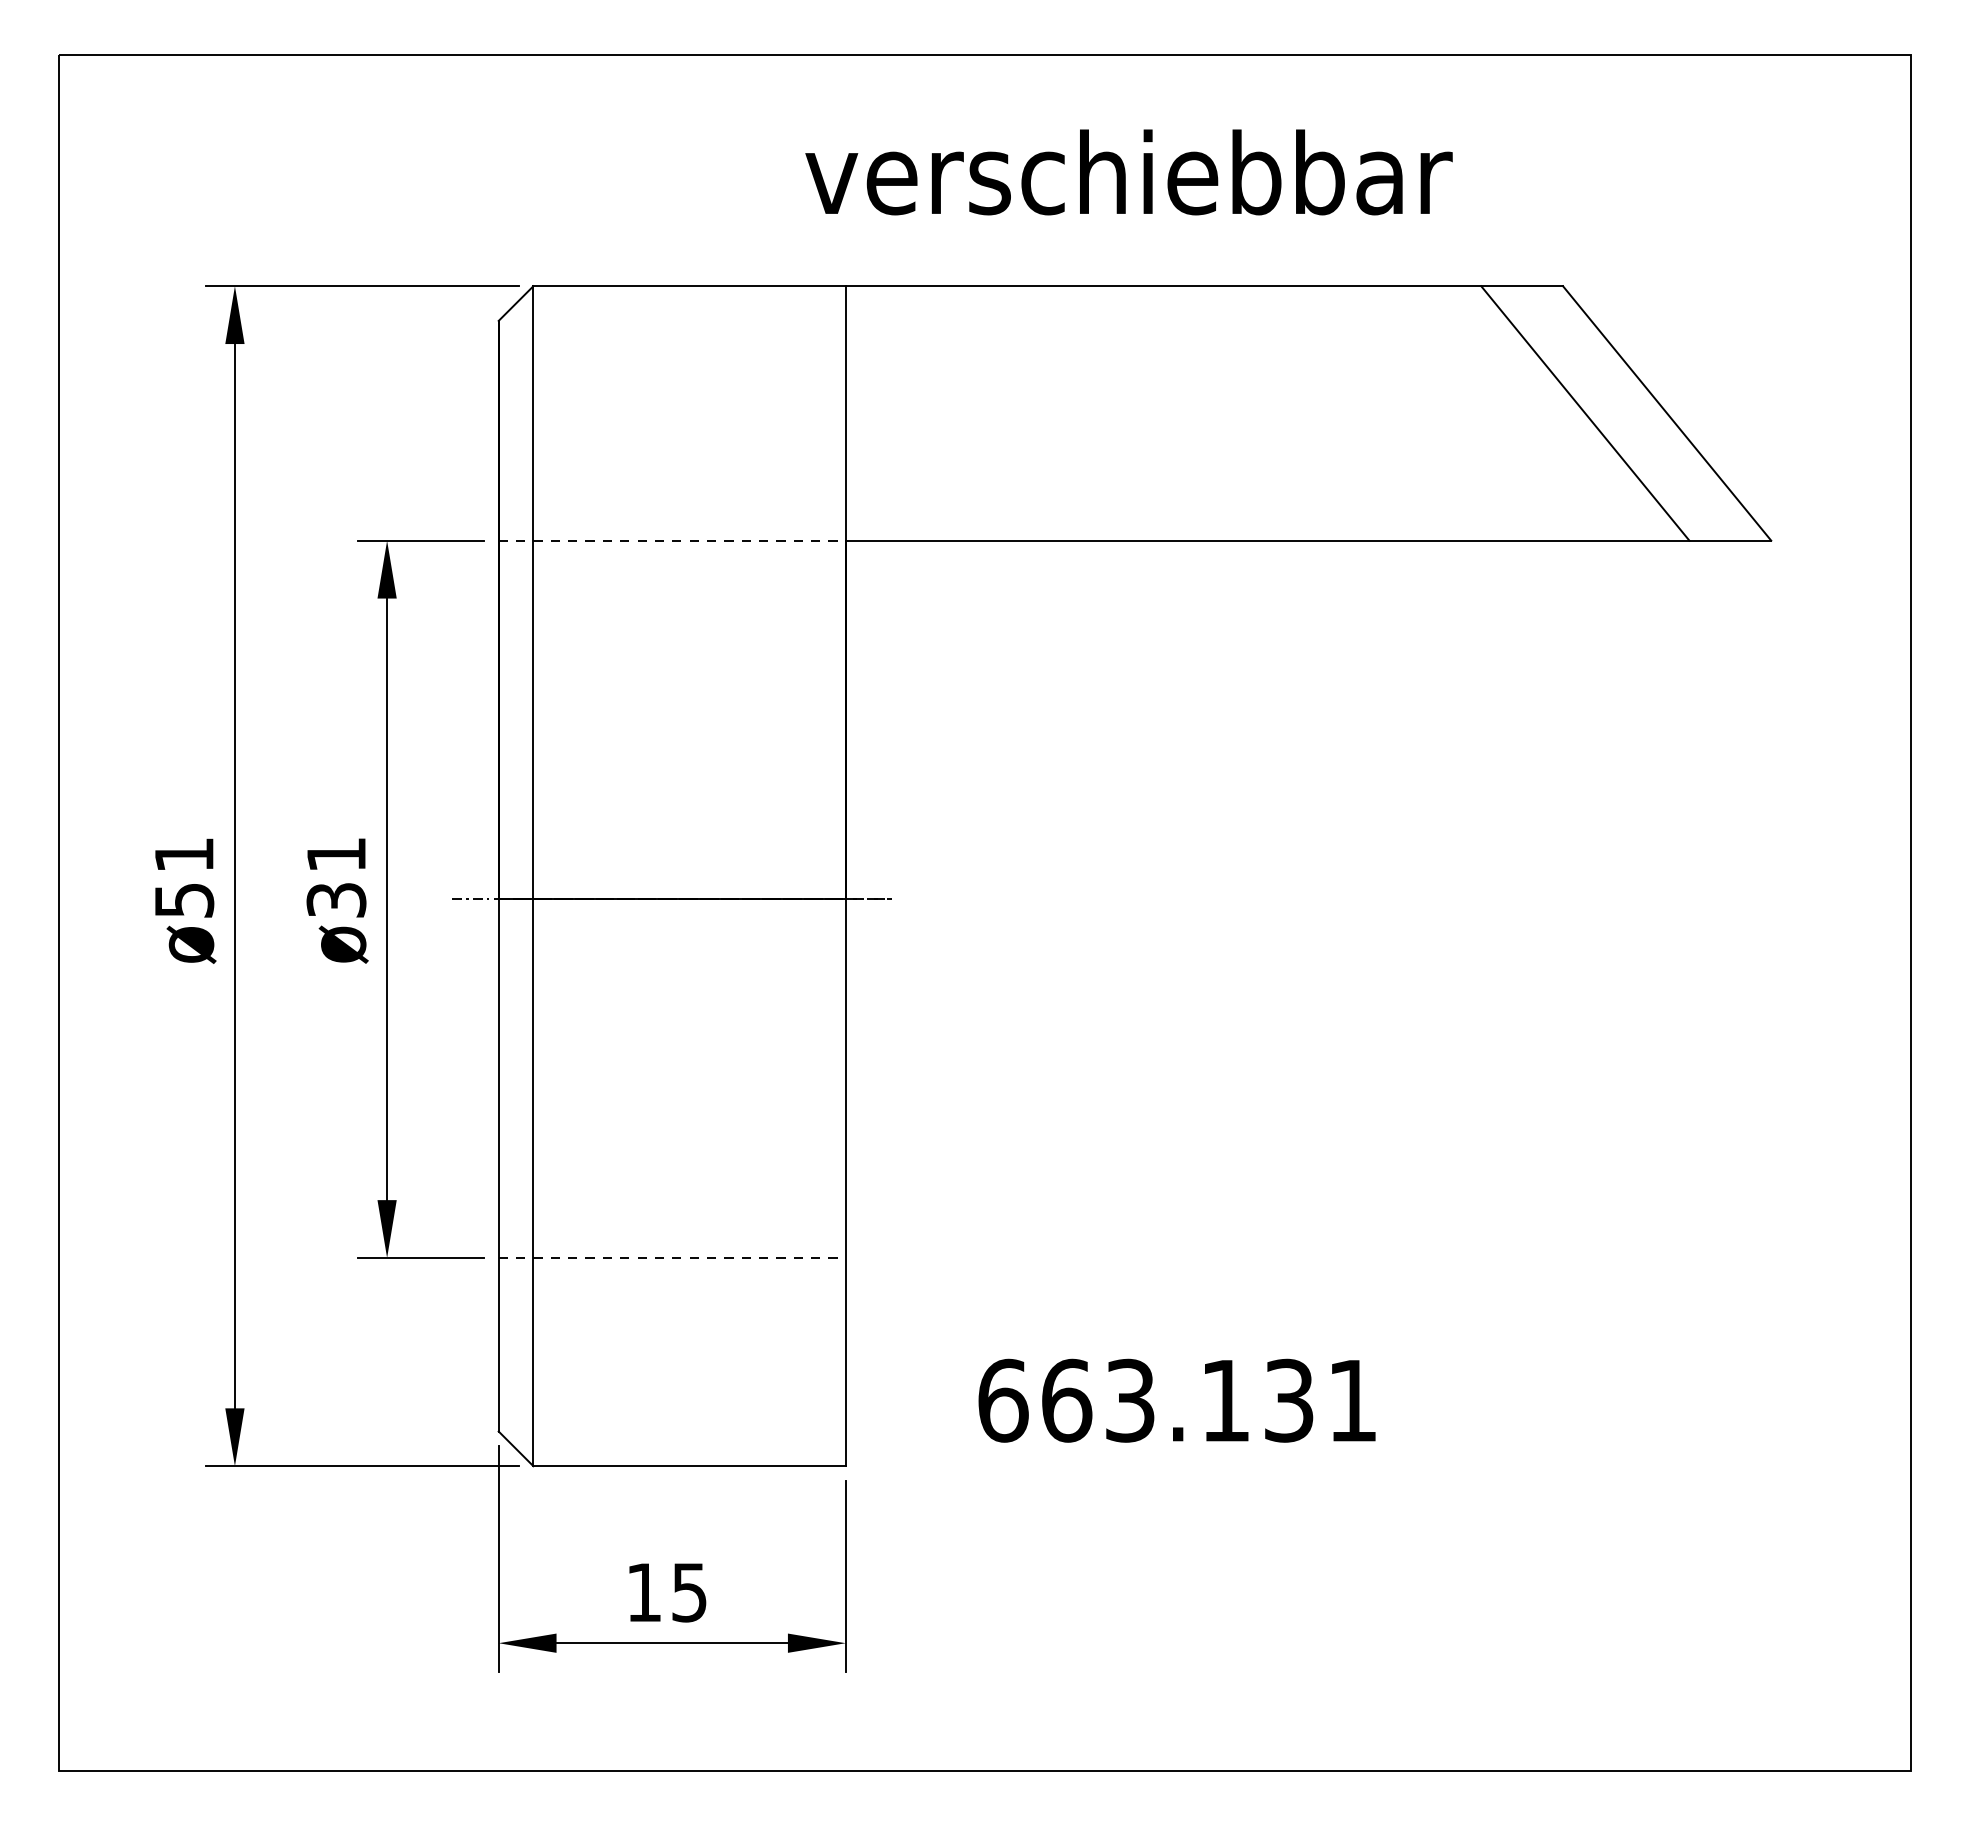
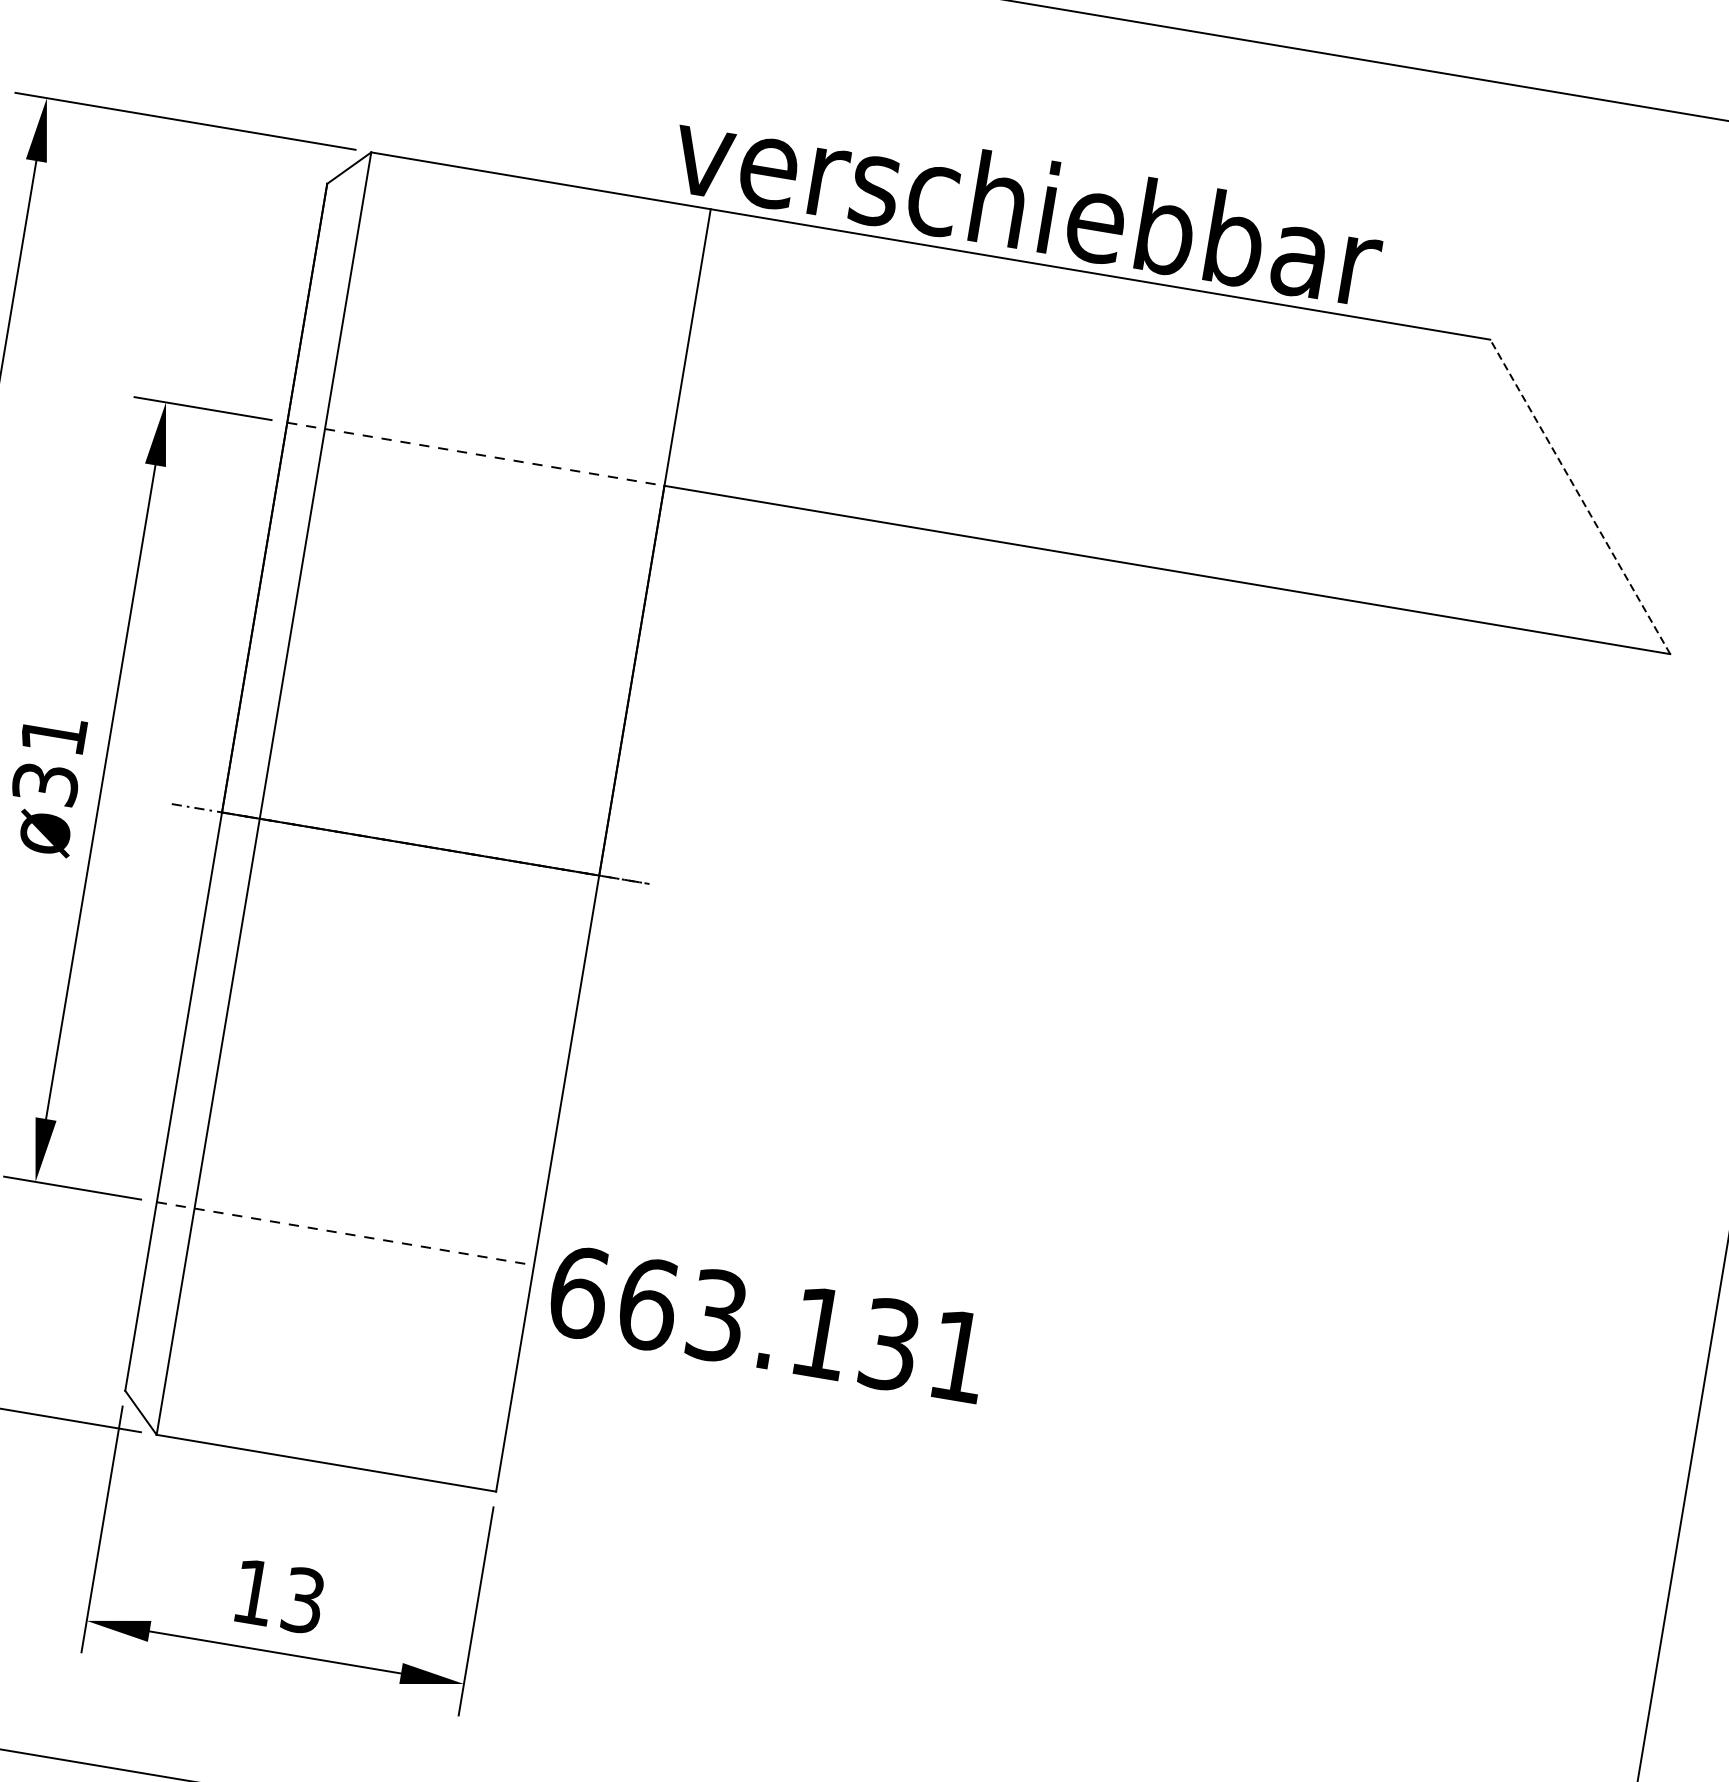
text: (1128, 172) -> (1027, 204), moved
line: (1585, 413) -> (1491, 482), removed
line: (1666, 413) -> (1579, 496), solid -> dashed
text: (1176, 1400) -> (767, 1323), moved
text: (689, 1591) -> (303, 1599), 15 -> 13

